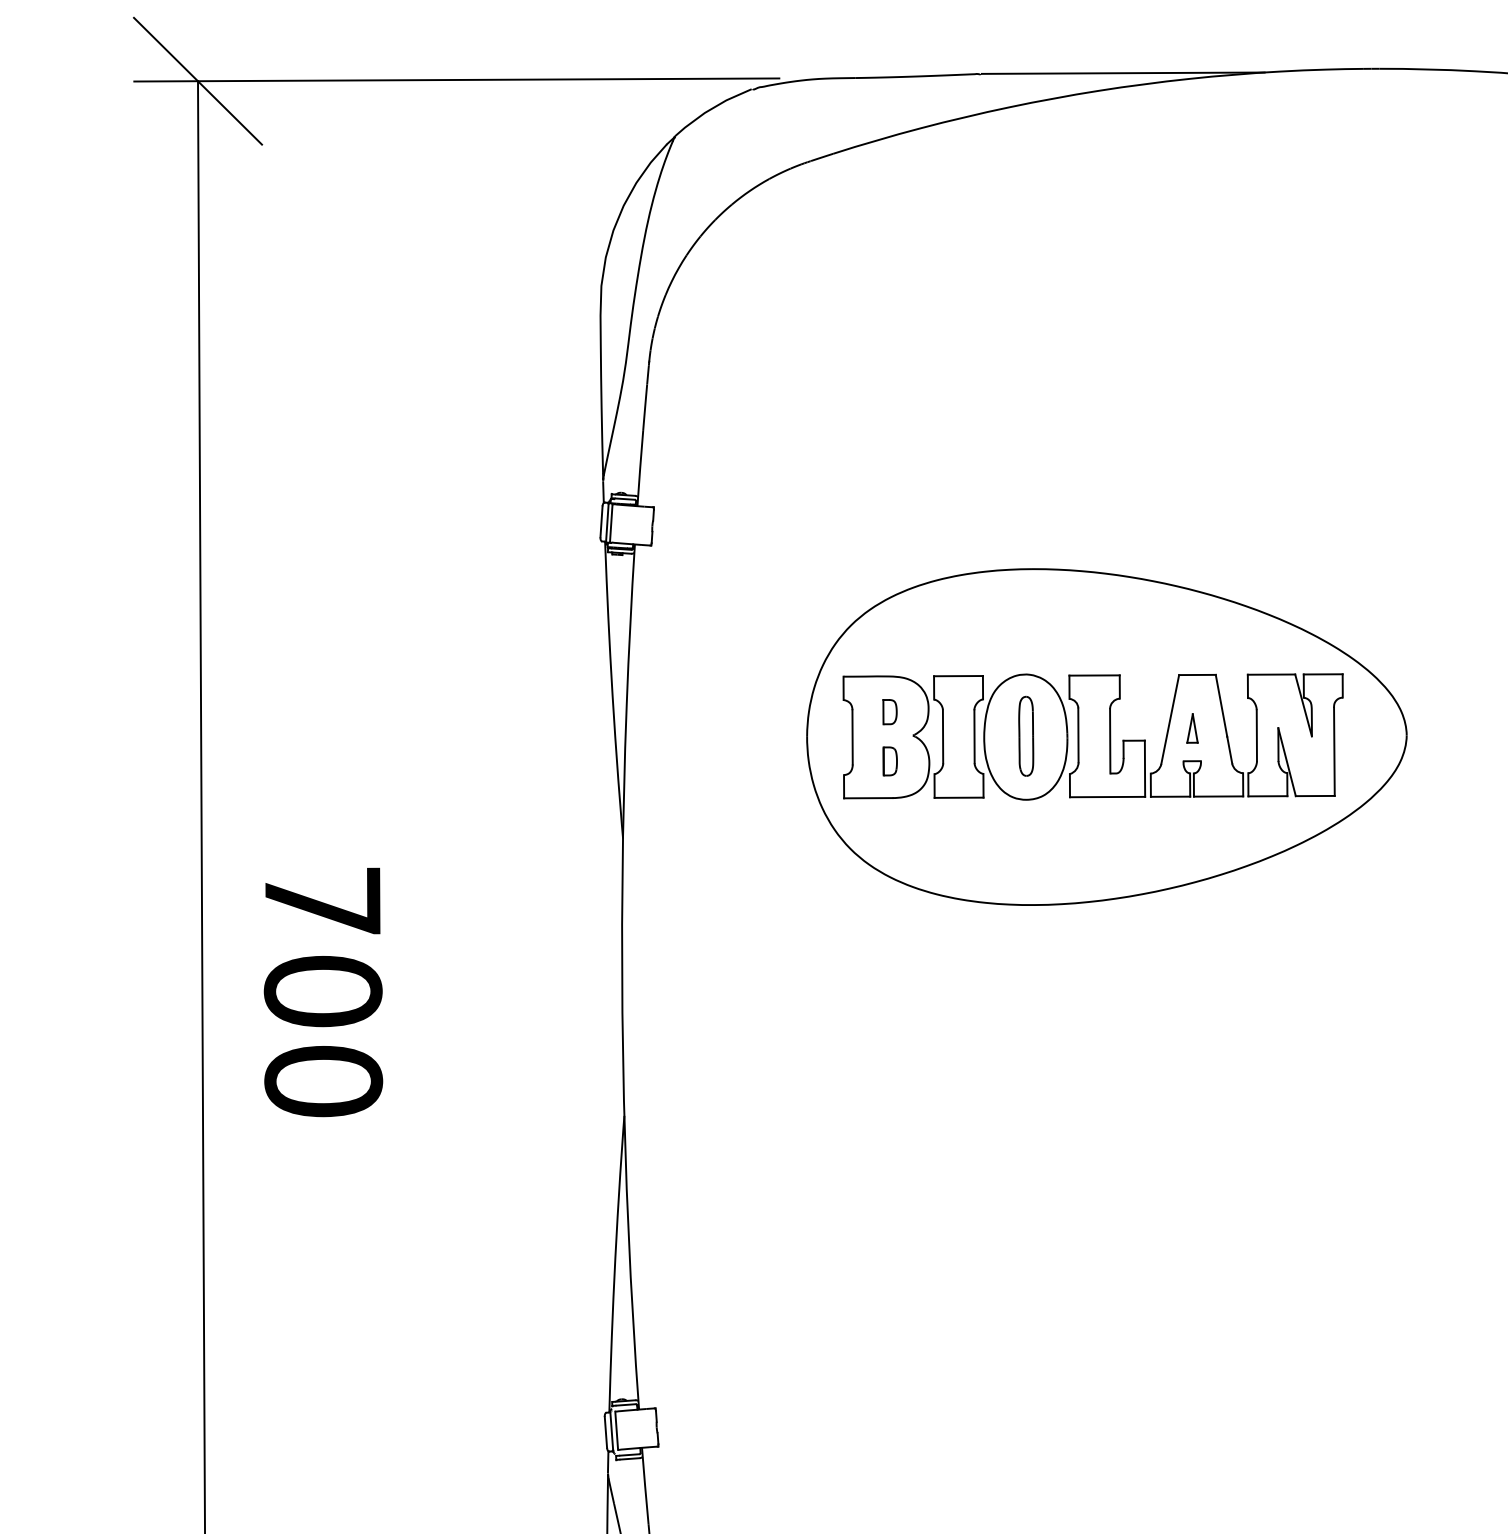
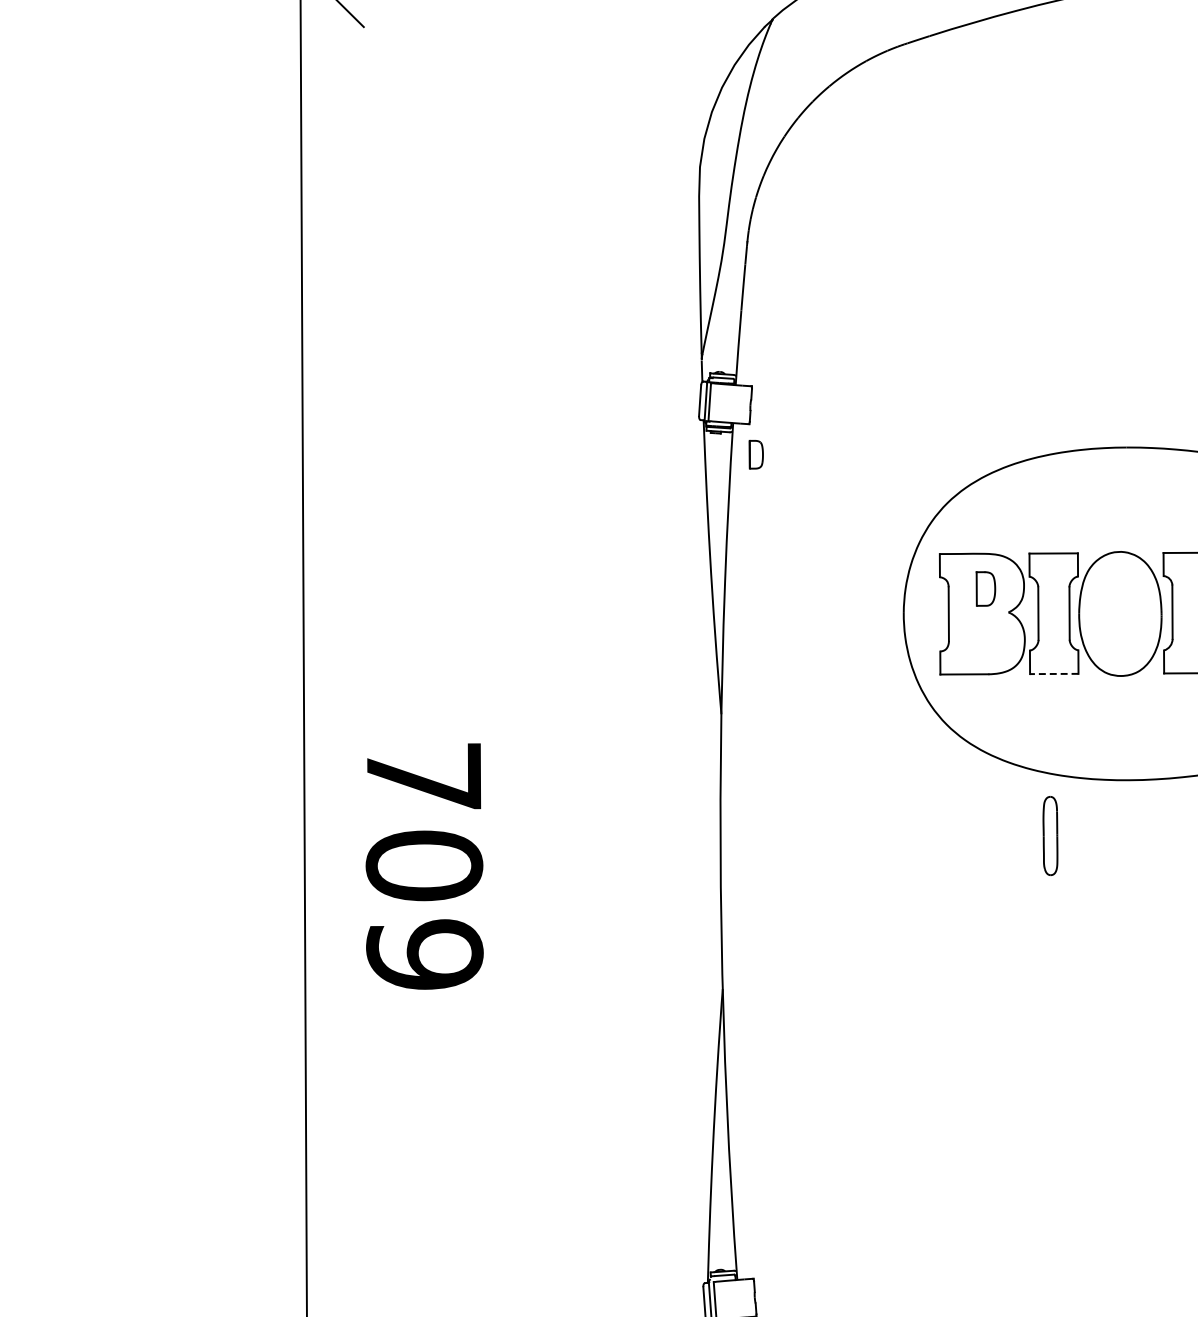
part: (889, 712) -> (985, 589), size x1.4
part: (1026, 735) -> (1050, 835), moved
part: (889, 761) -> (755, 454), moved
line: (958, 797) -> (1053, 673), solid -> dashed
text: (323, 1081) -> (424, 955), 700 -> 709

